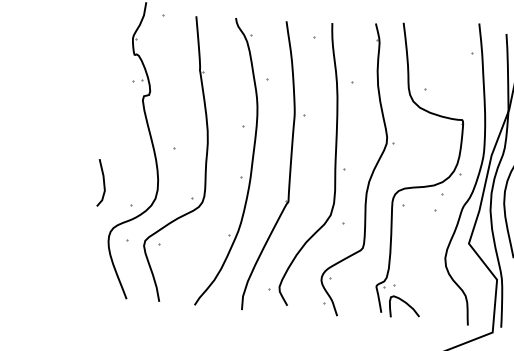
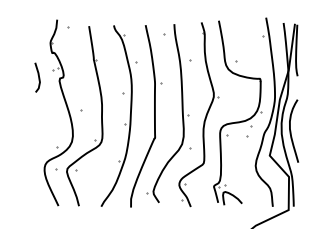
line: (103, 182) -> (38, 77), moved

